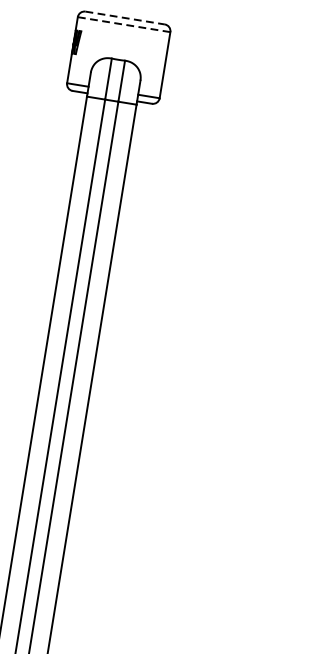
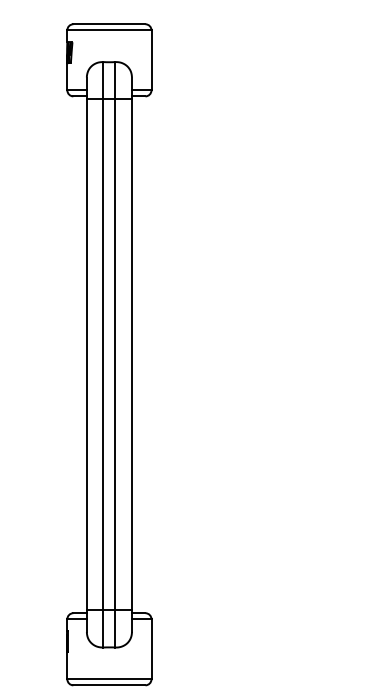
line: (125, 18) -> (109, 24), dashed -> solid
line: (123, 24) -> (108, 30), dashed -> solid

